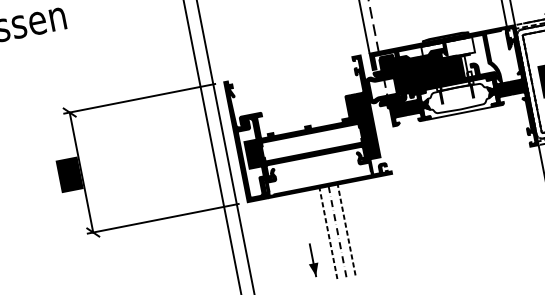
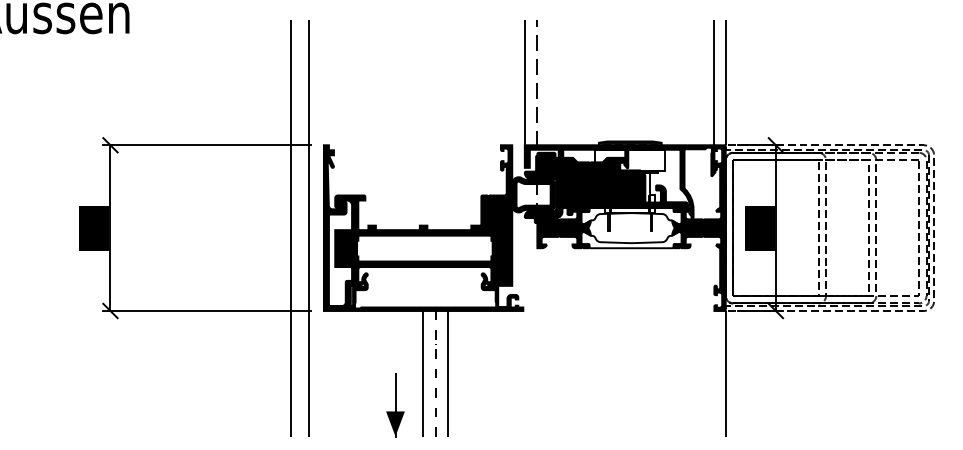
line: (346, 229) -> (448, 373), dashed -> solid
line: (328, 233) -> (423, 373), dashed -> solid
part: (312, 260) -> (395, 405), size x1.43

